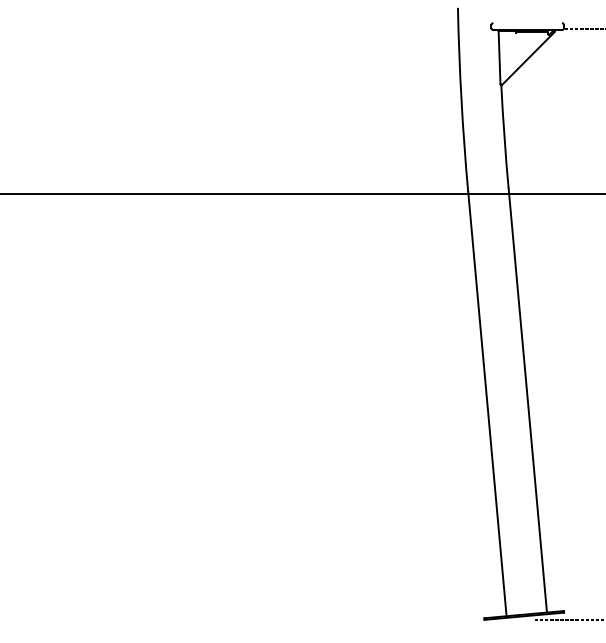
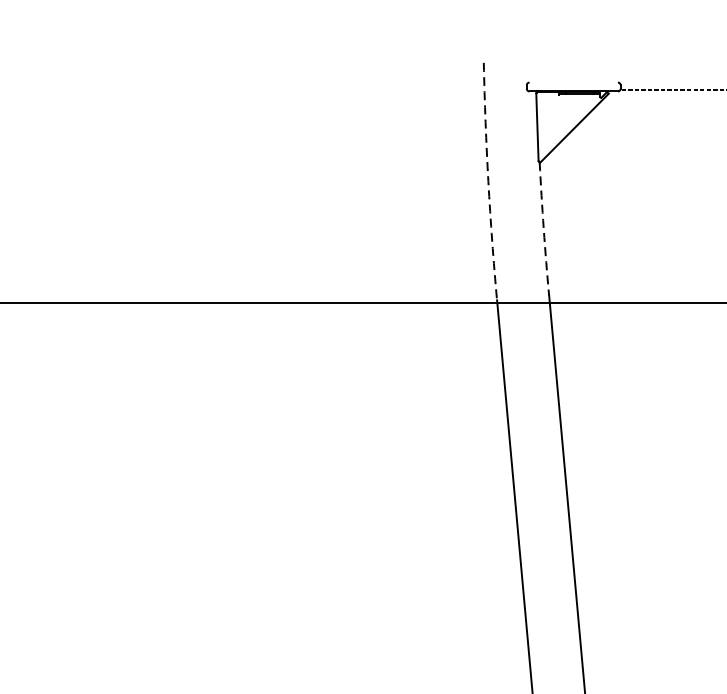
arc: (461, 100) -> (488, 182), solid -> dashed
arc: (504, 136) -> (543, 228), solid -> dashed

